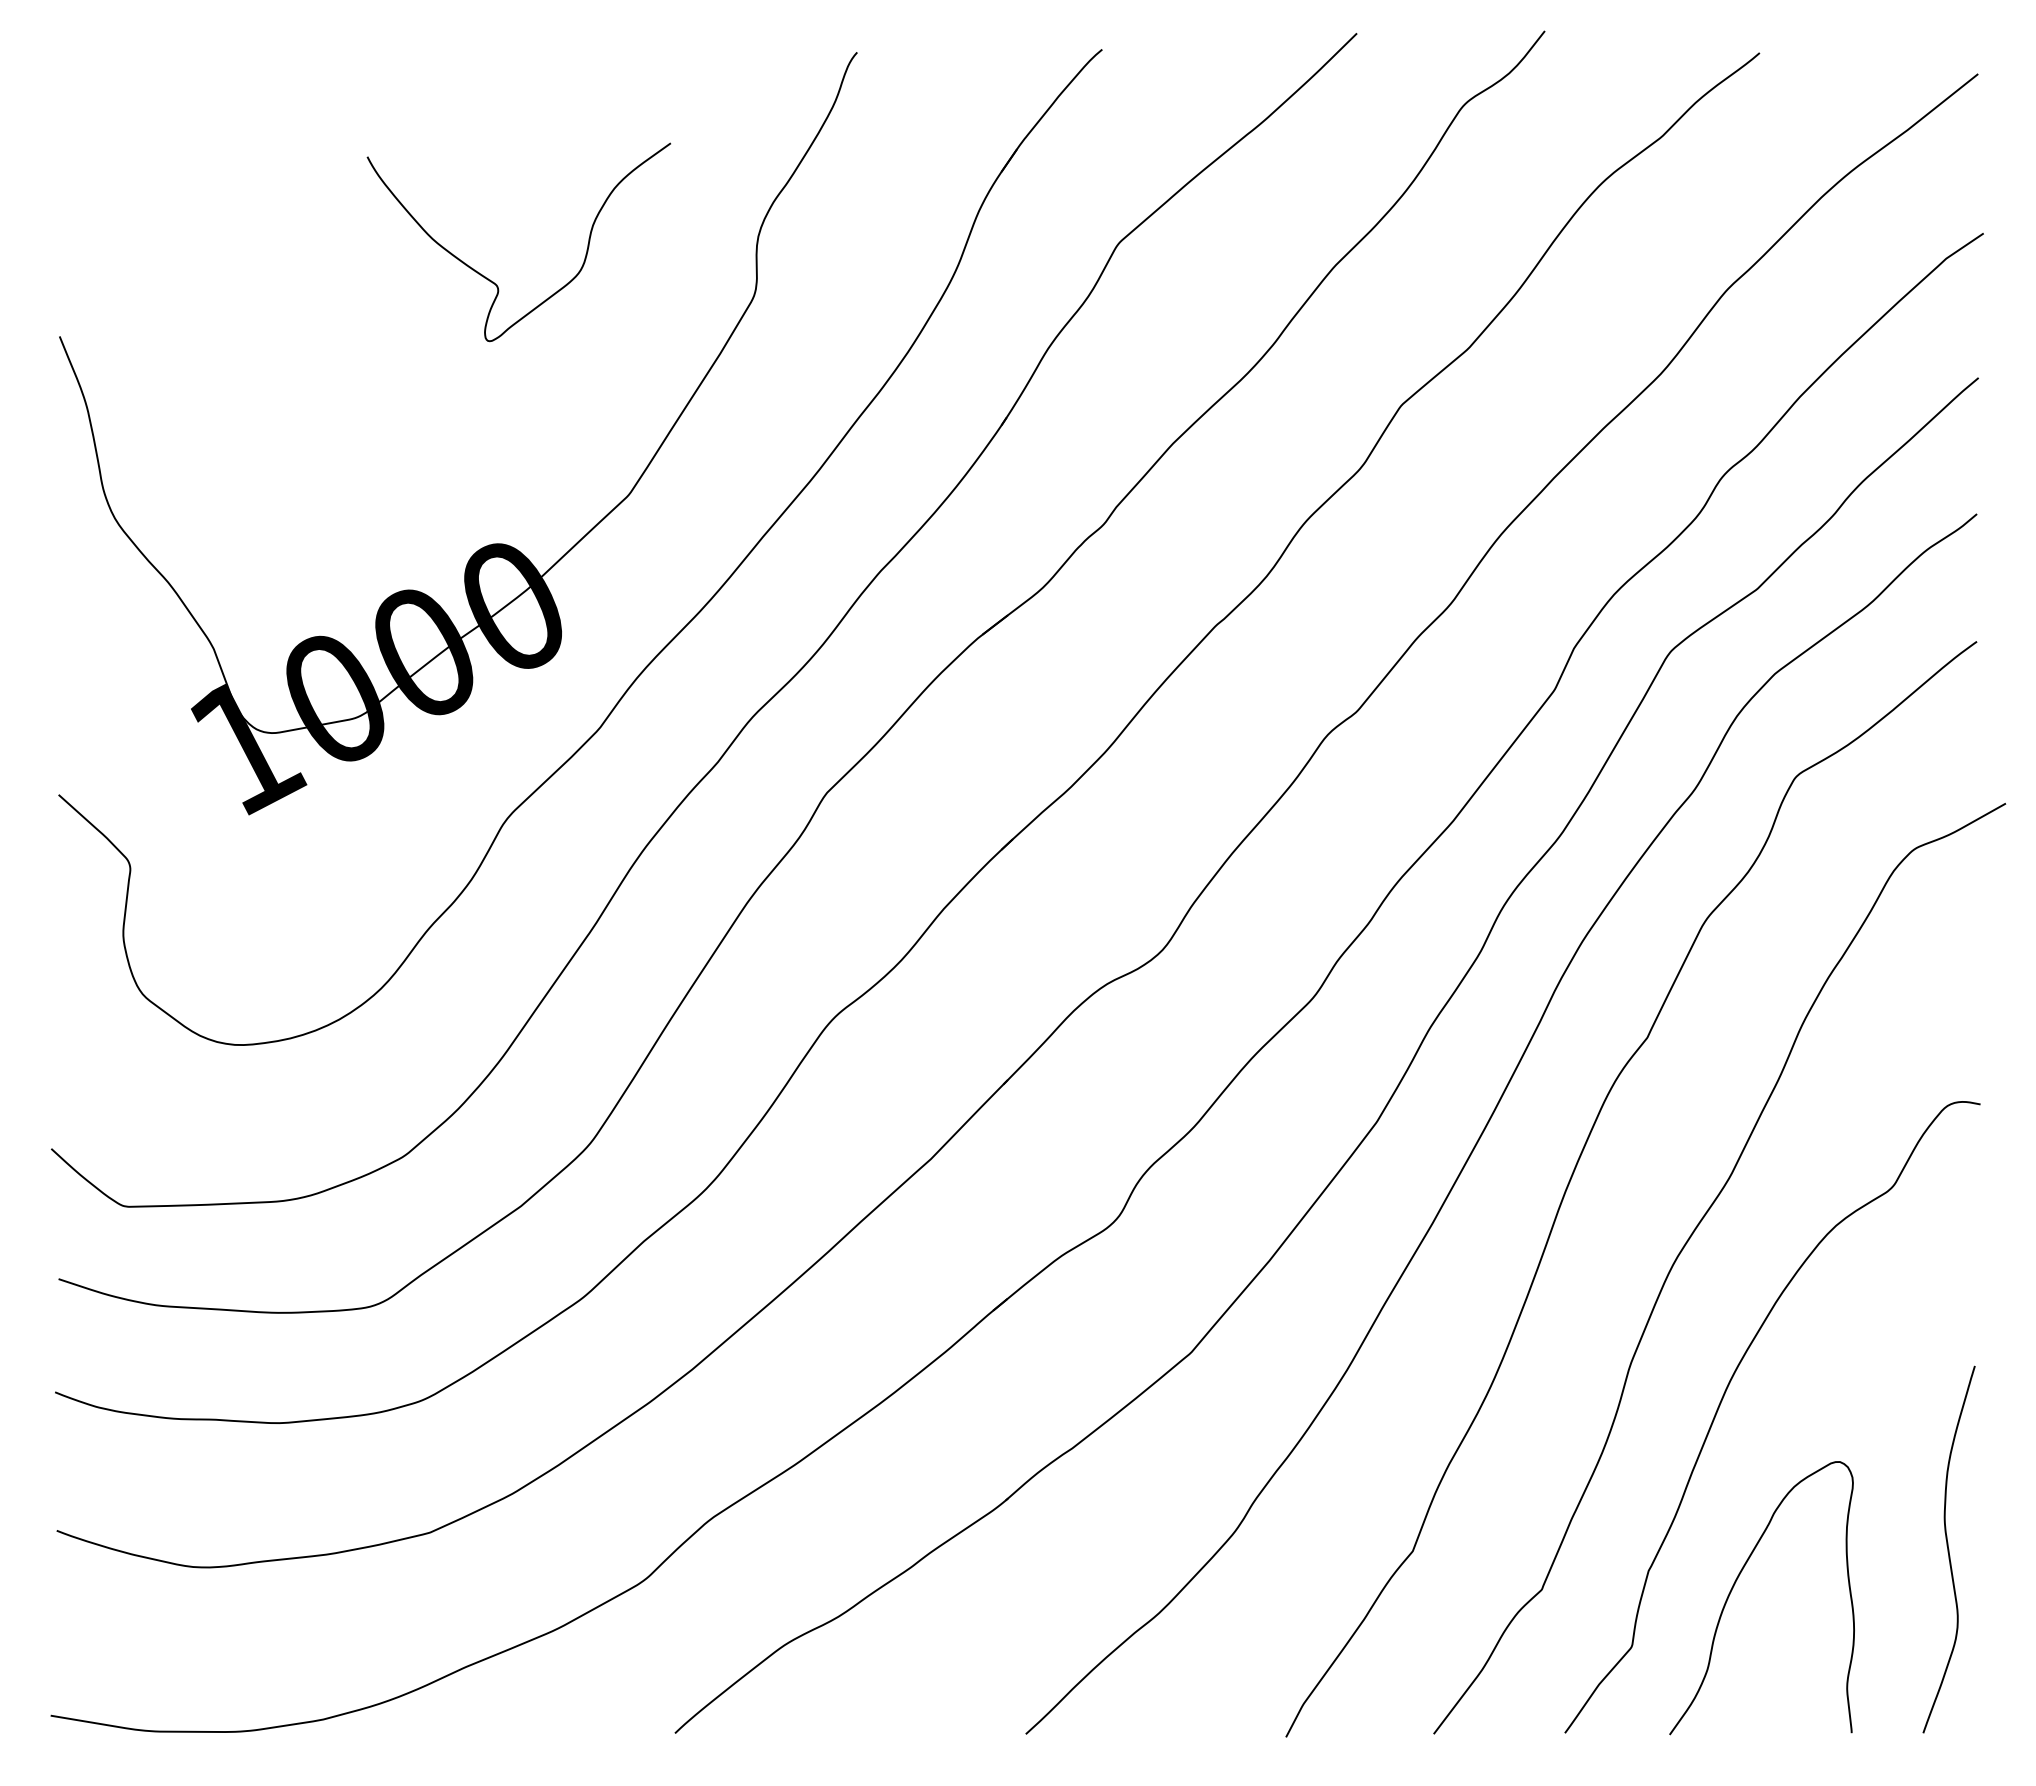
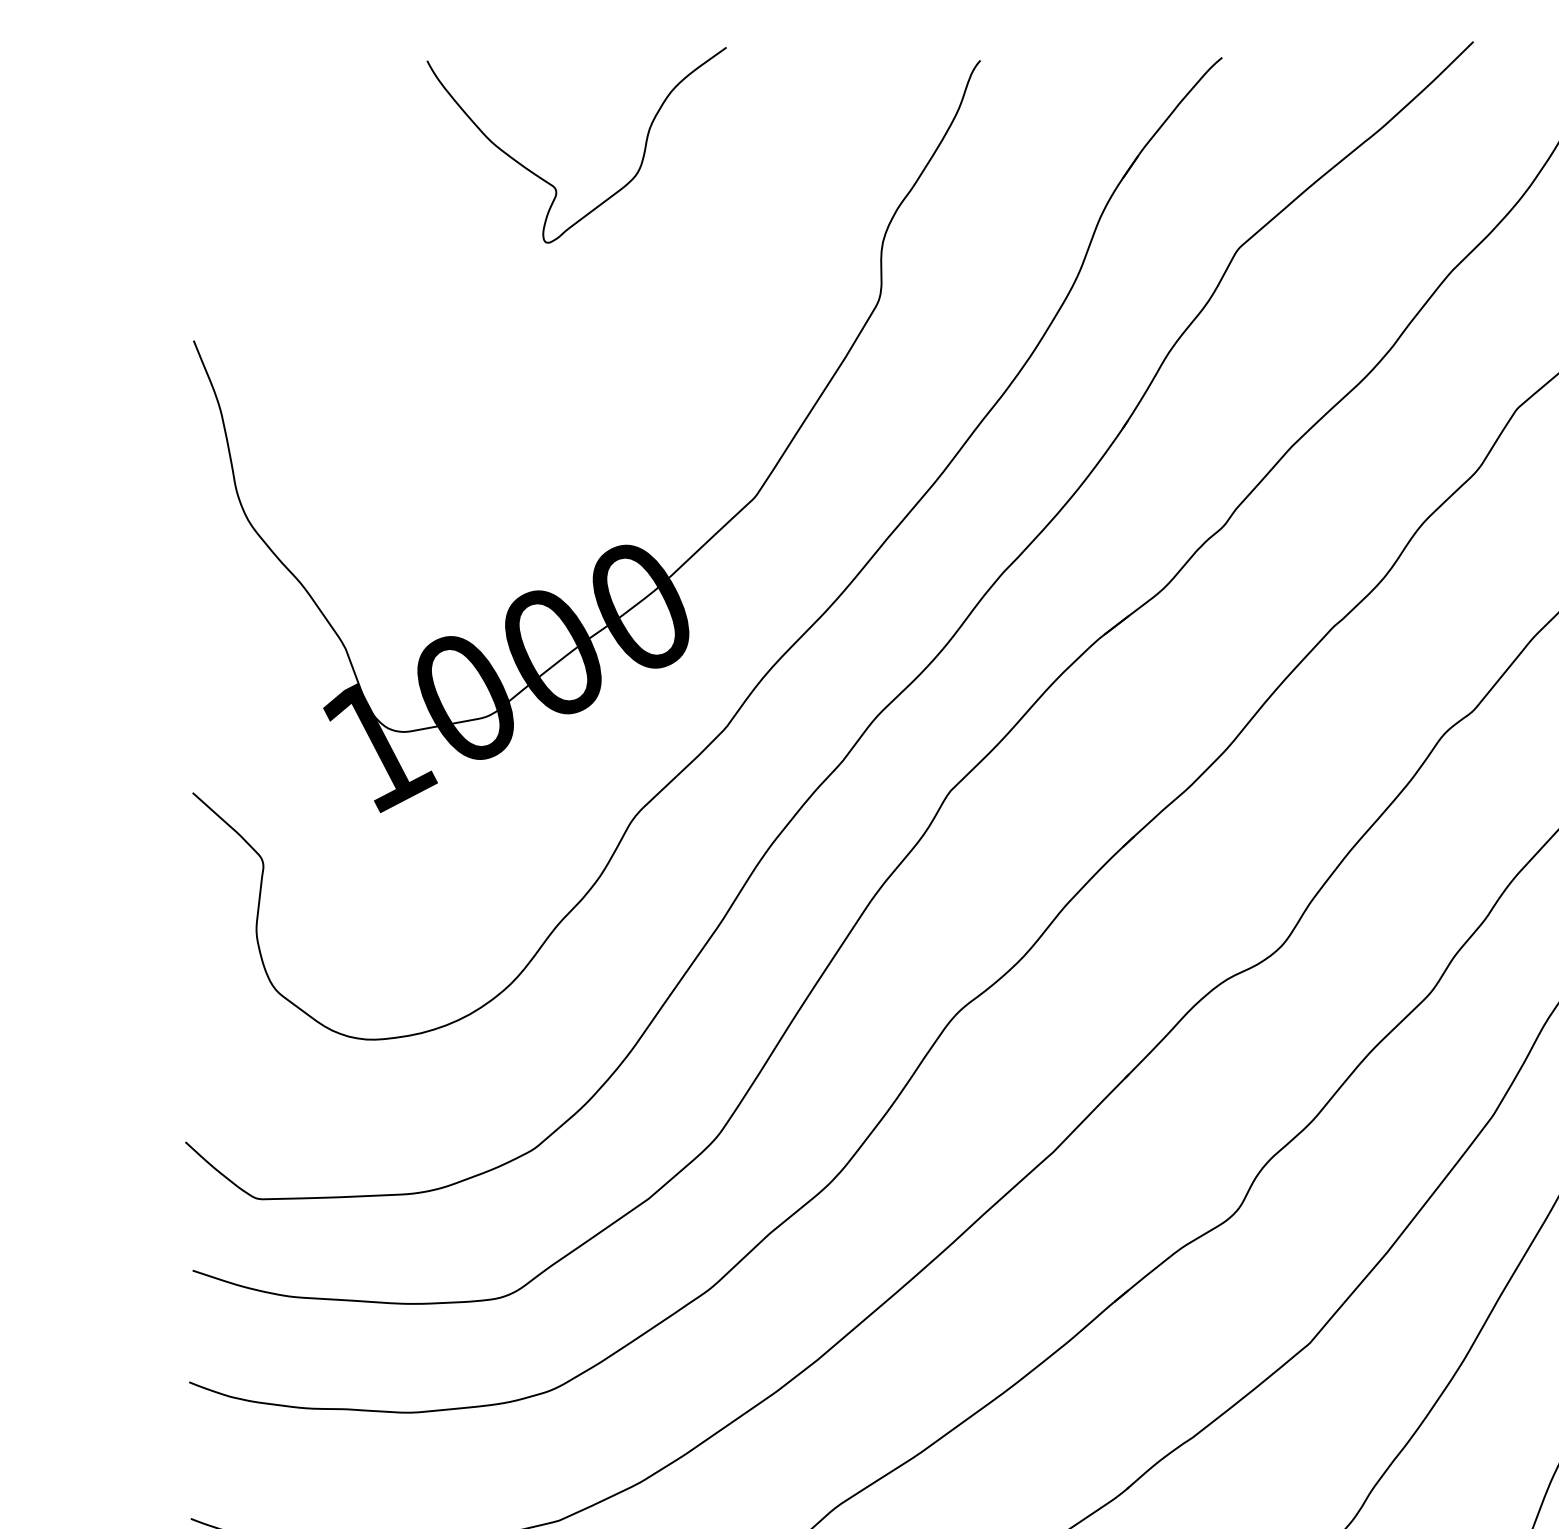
curve: (493, 281) -> (551, 183), moved

